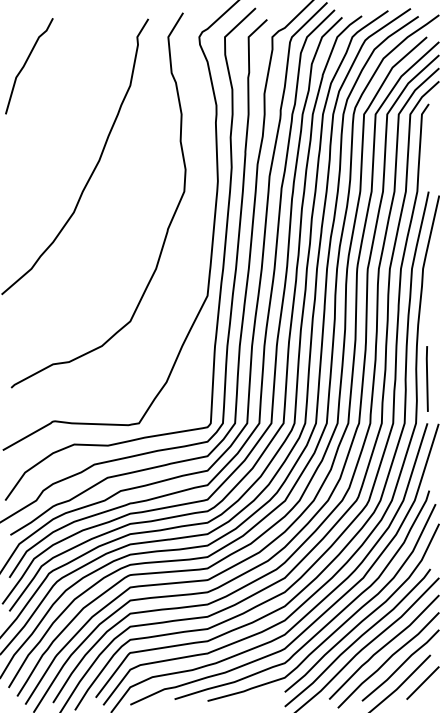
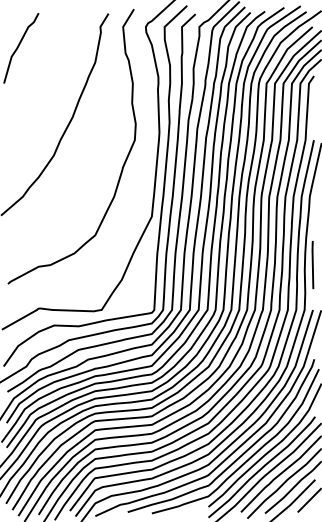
line: (426, 378) -> (312, 264), moved

